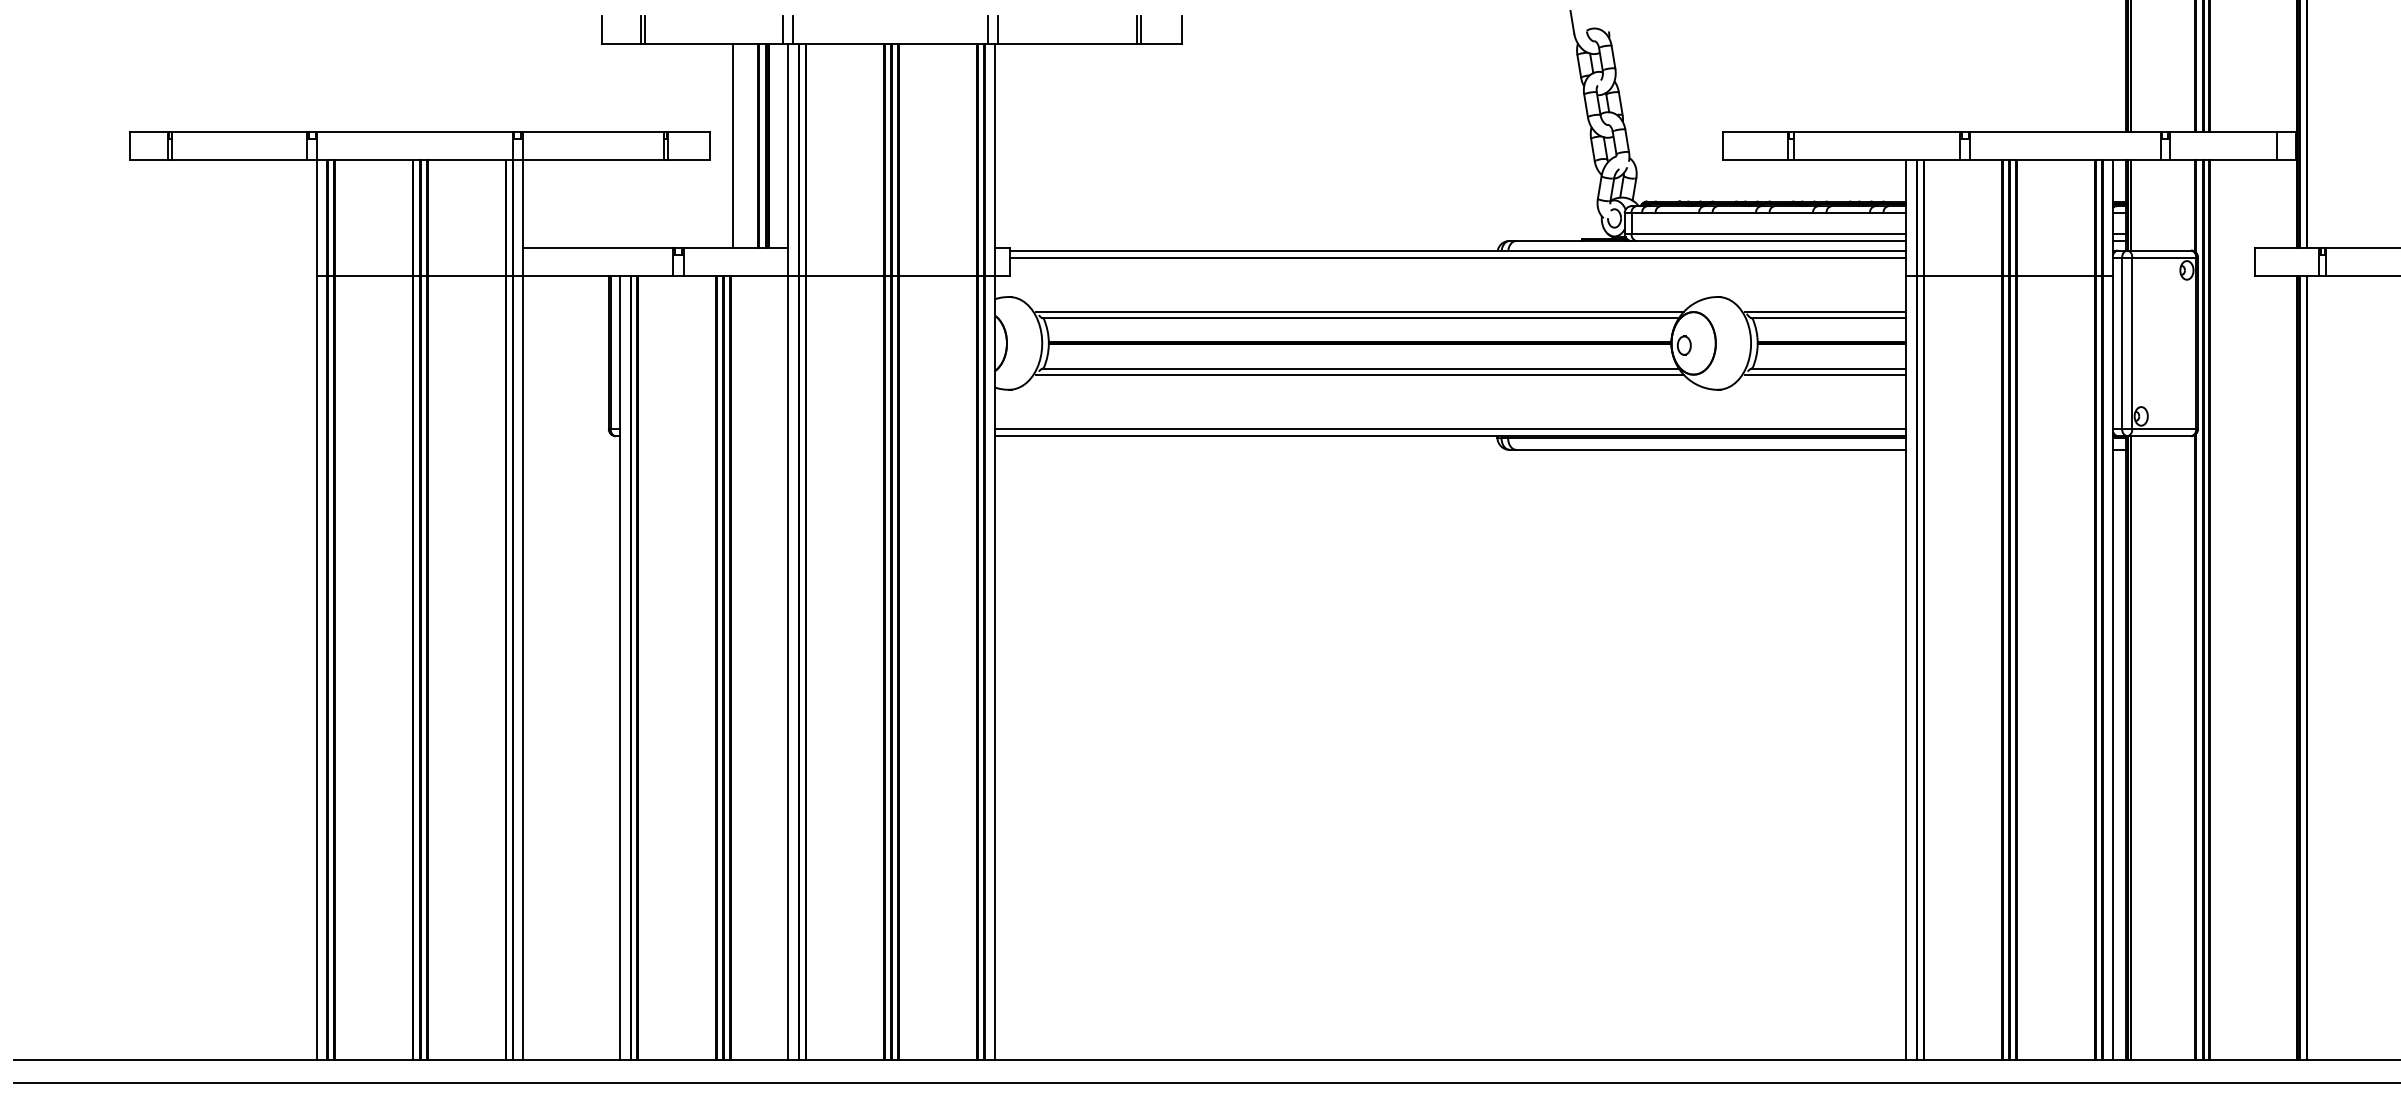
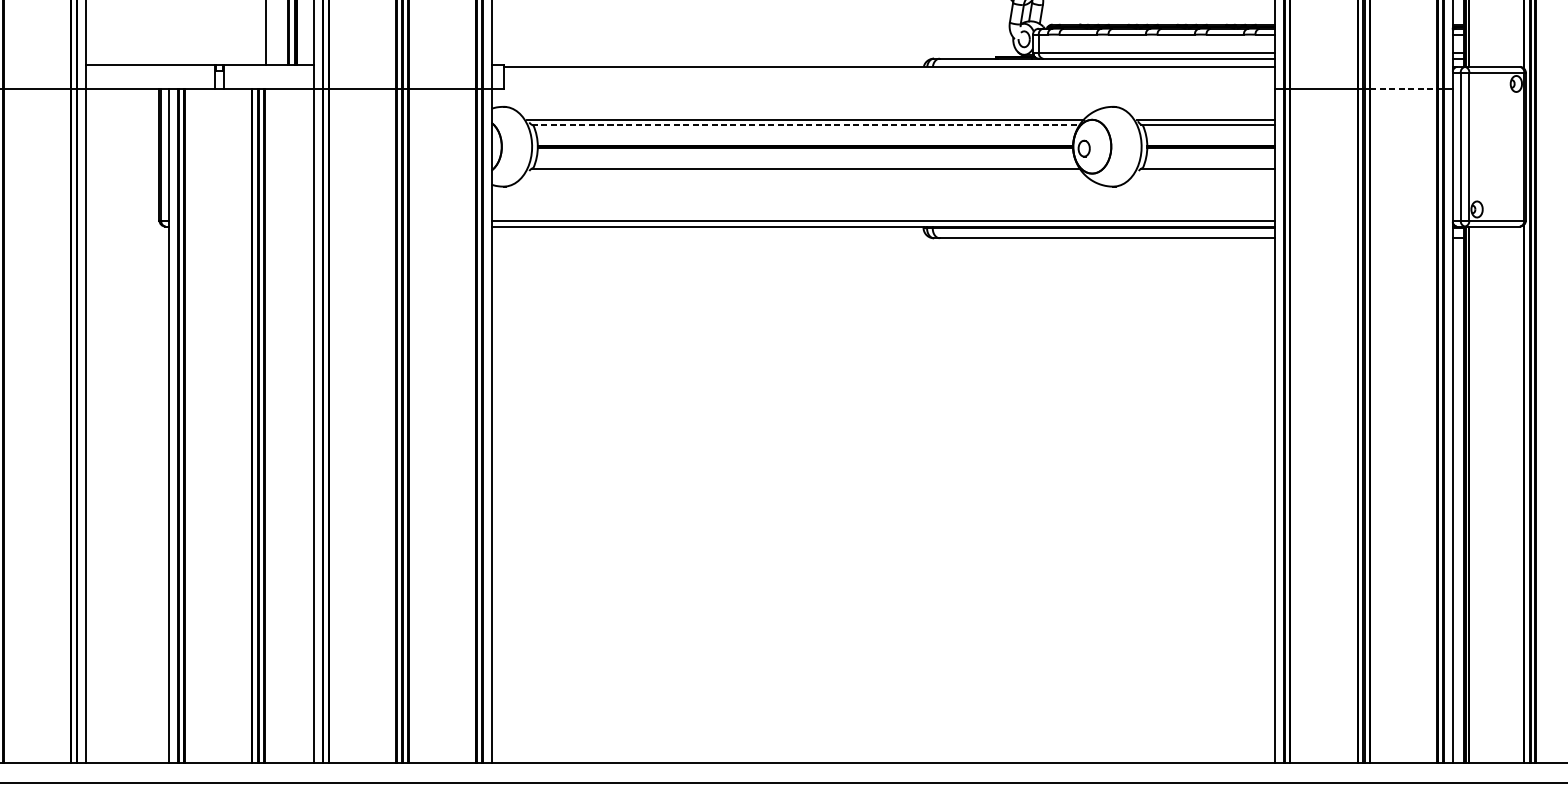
line: (1457, 257) -> (889, 72), removed
line: (2056, 275) -> (1404, 88), solid -> dashed
line: (1360, 317) -> (805, 124), solid -> dashed
line: (1359, 374) -> (804, 173), removed
line: (1825, 374) -> (1205, 173), removed

